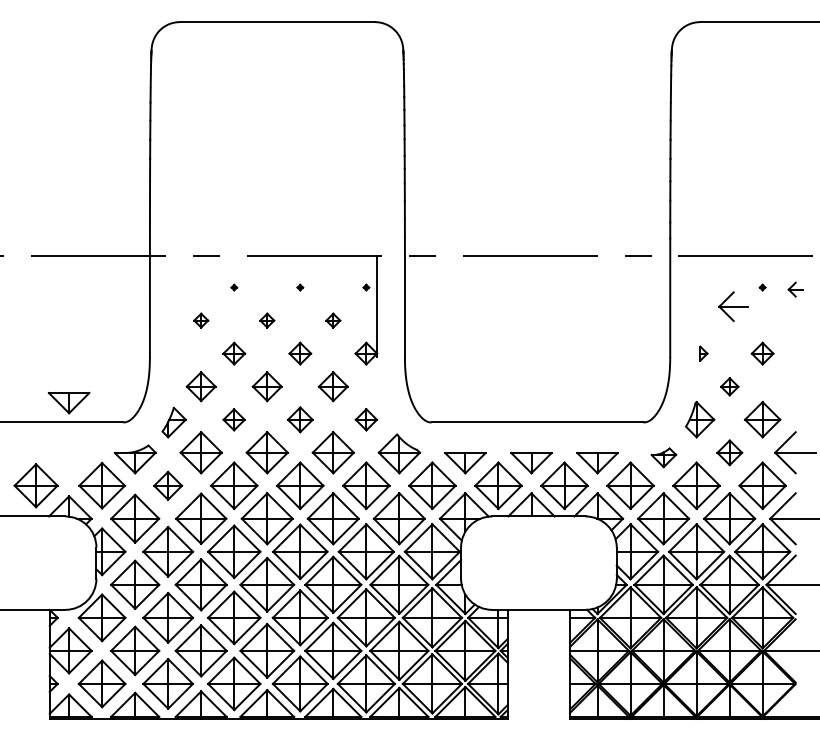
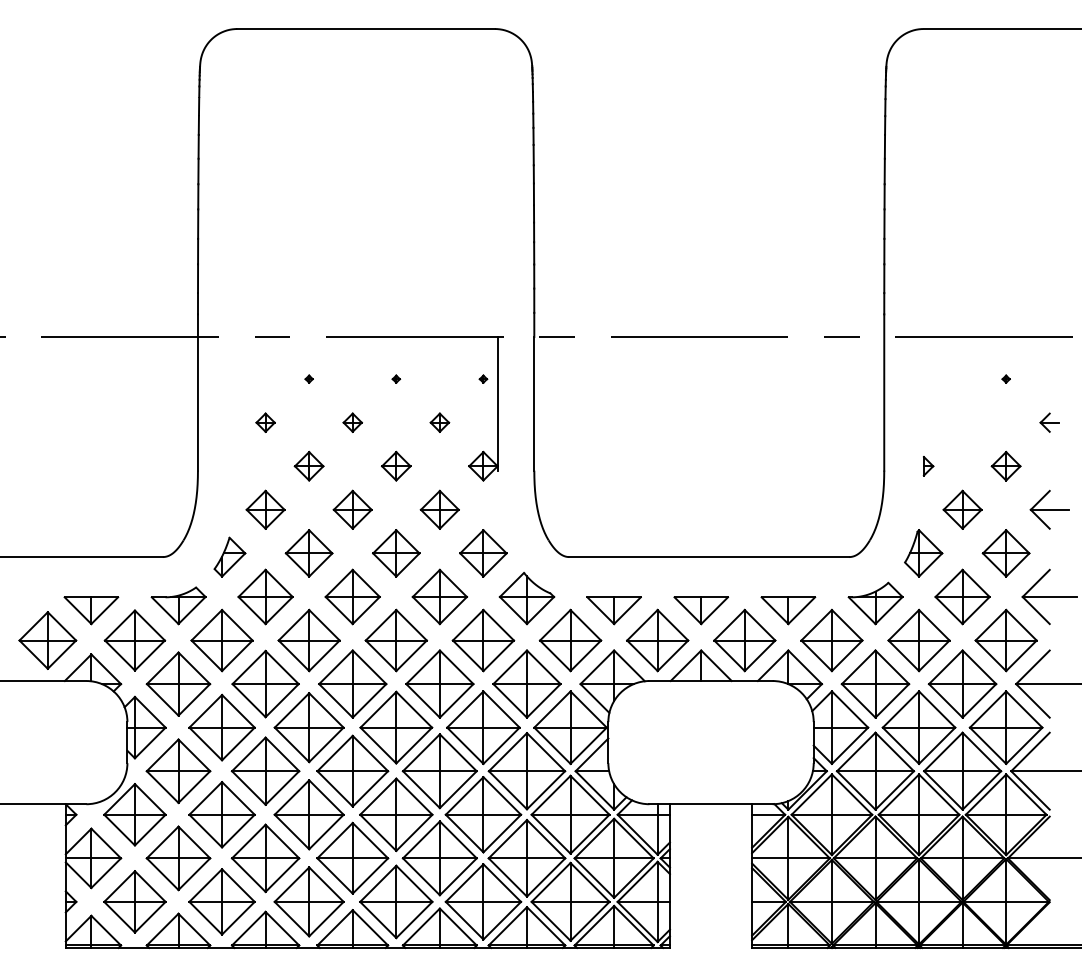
part: (795, 289) -> (1049, 422), moved
part: (733, 306) -> (1049, 509), moved
part: (729, 386) -> (962, 509), size x1.67
part: (69, 402) -> (91, 609), moved
part: (233, 419) -> (308, 553), size x1.67
part: (300, 419) -> (396, 553), size x1.43
part: (366, 419) -> (483, 553), size x1.67
part: (729, 452) -> (962, 596), size x1.67
part: (663, 457) -> (875, 603), size x1.67
part: (167, 485) -> (221, 640), size x1.67

